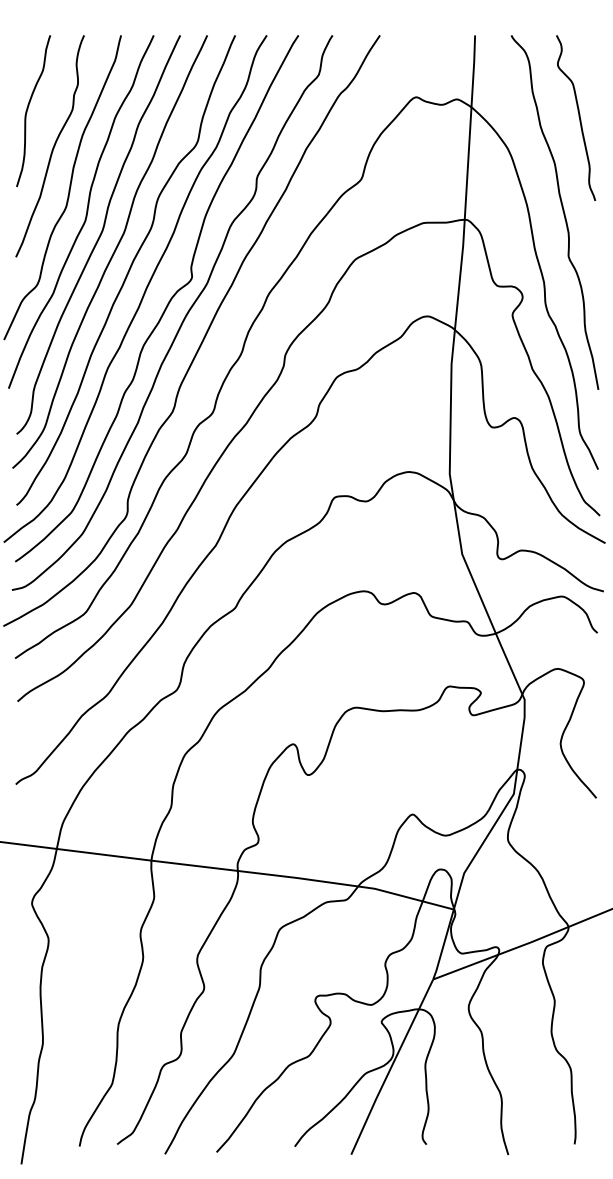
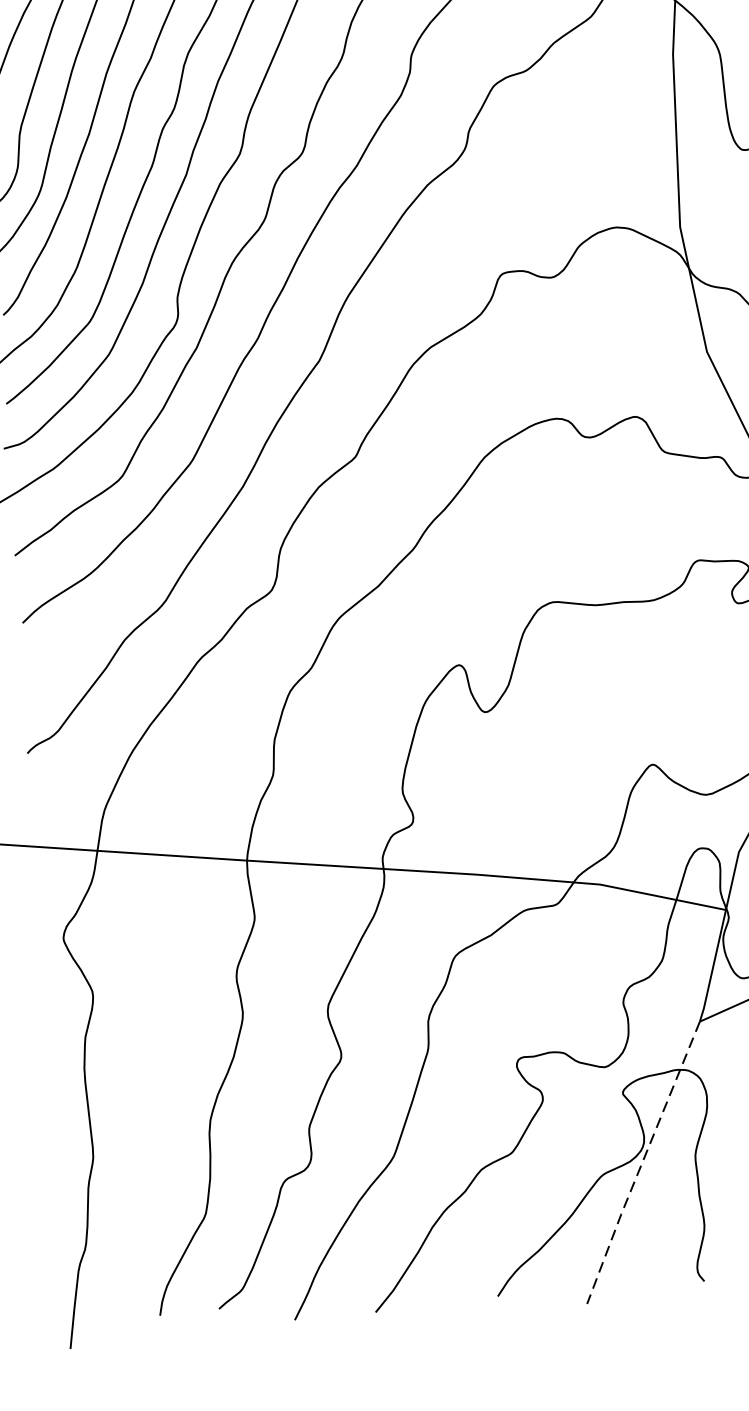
line: (391, 1067) -> (642, 1163), solid -> dashed

